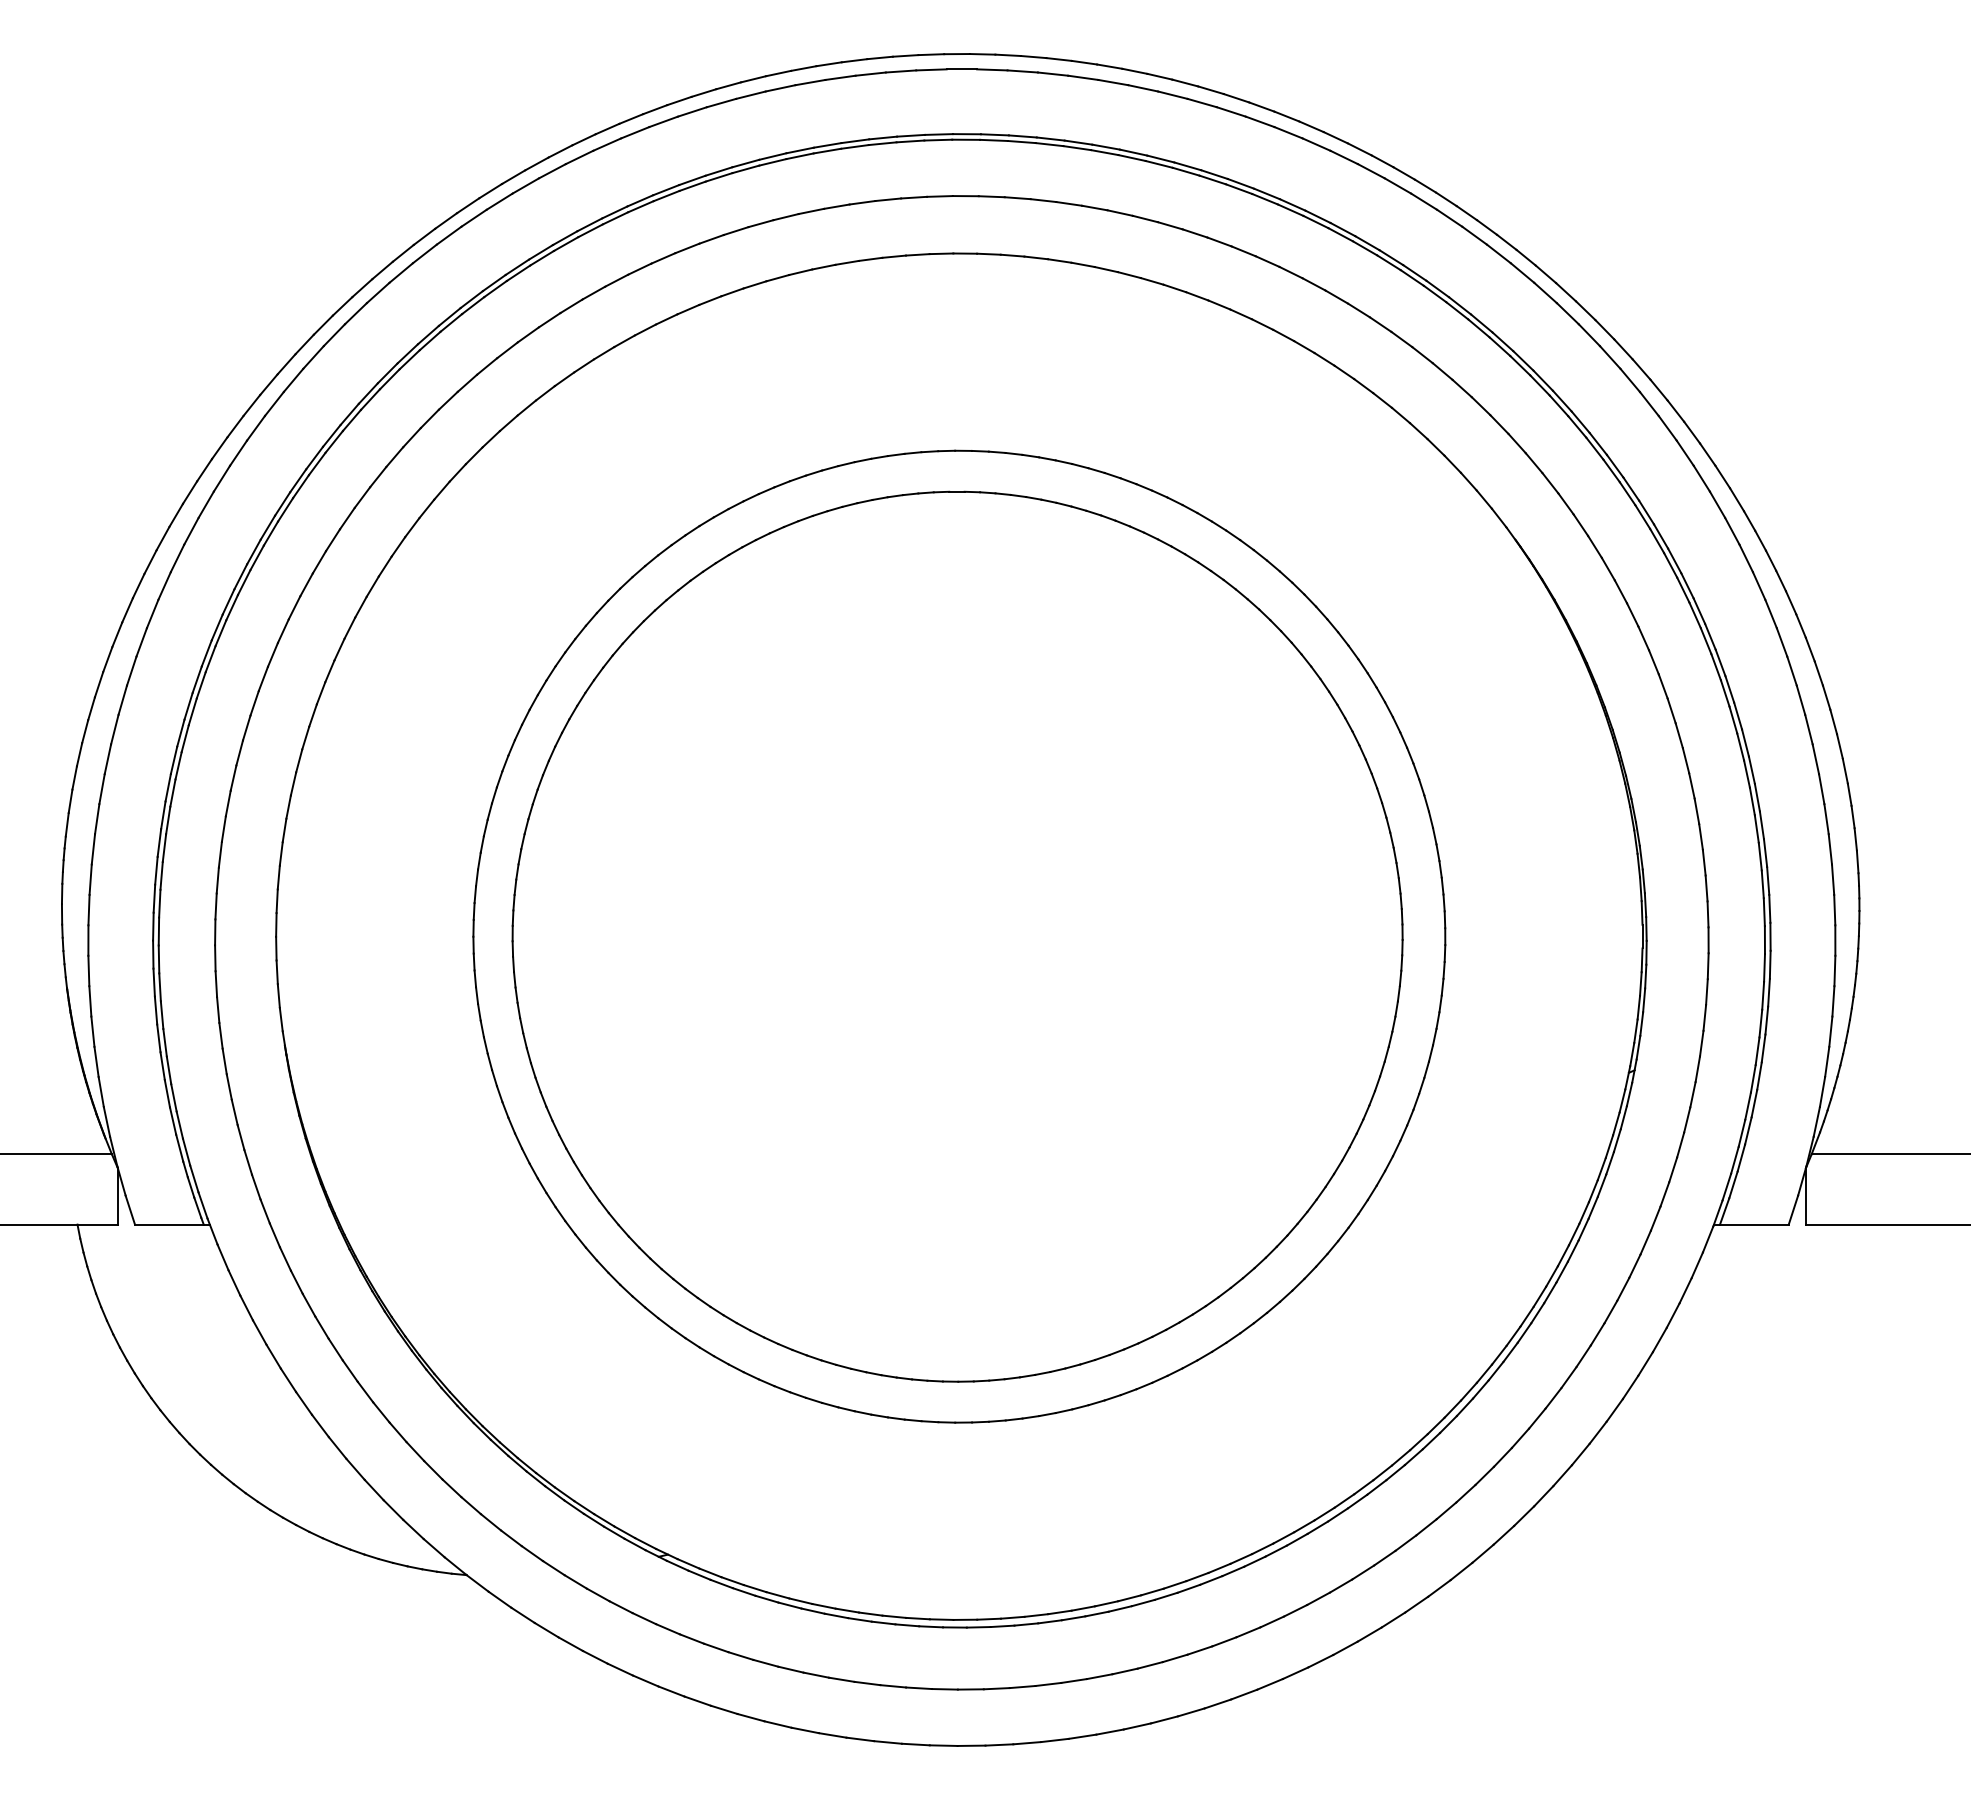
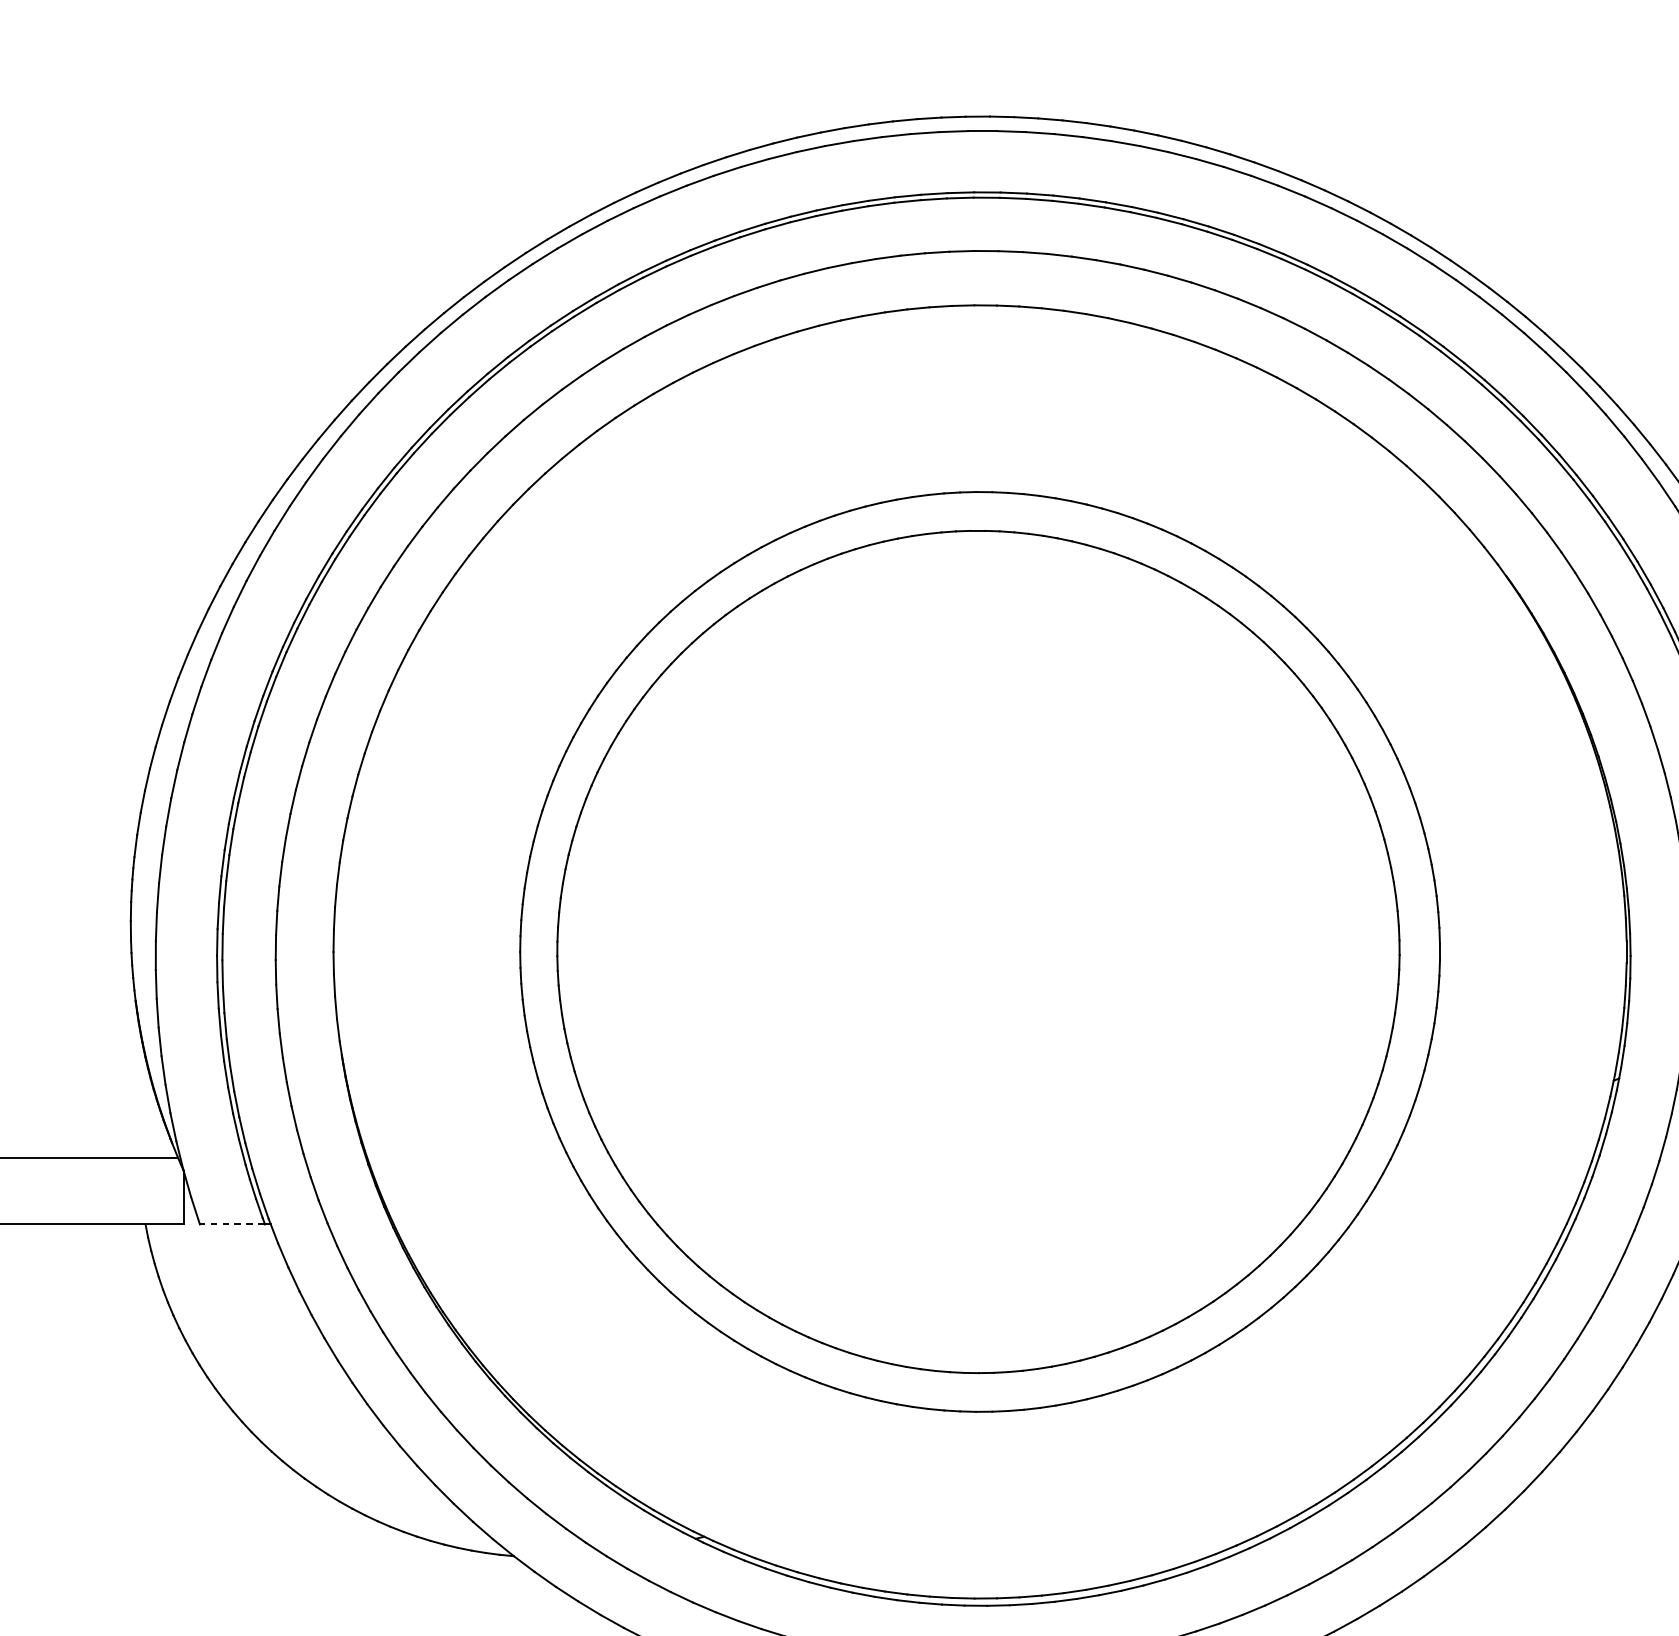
line: (168, 1224) -> (231, 1224), solid -> dashed

